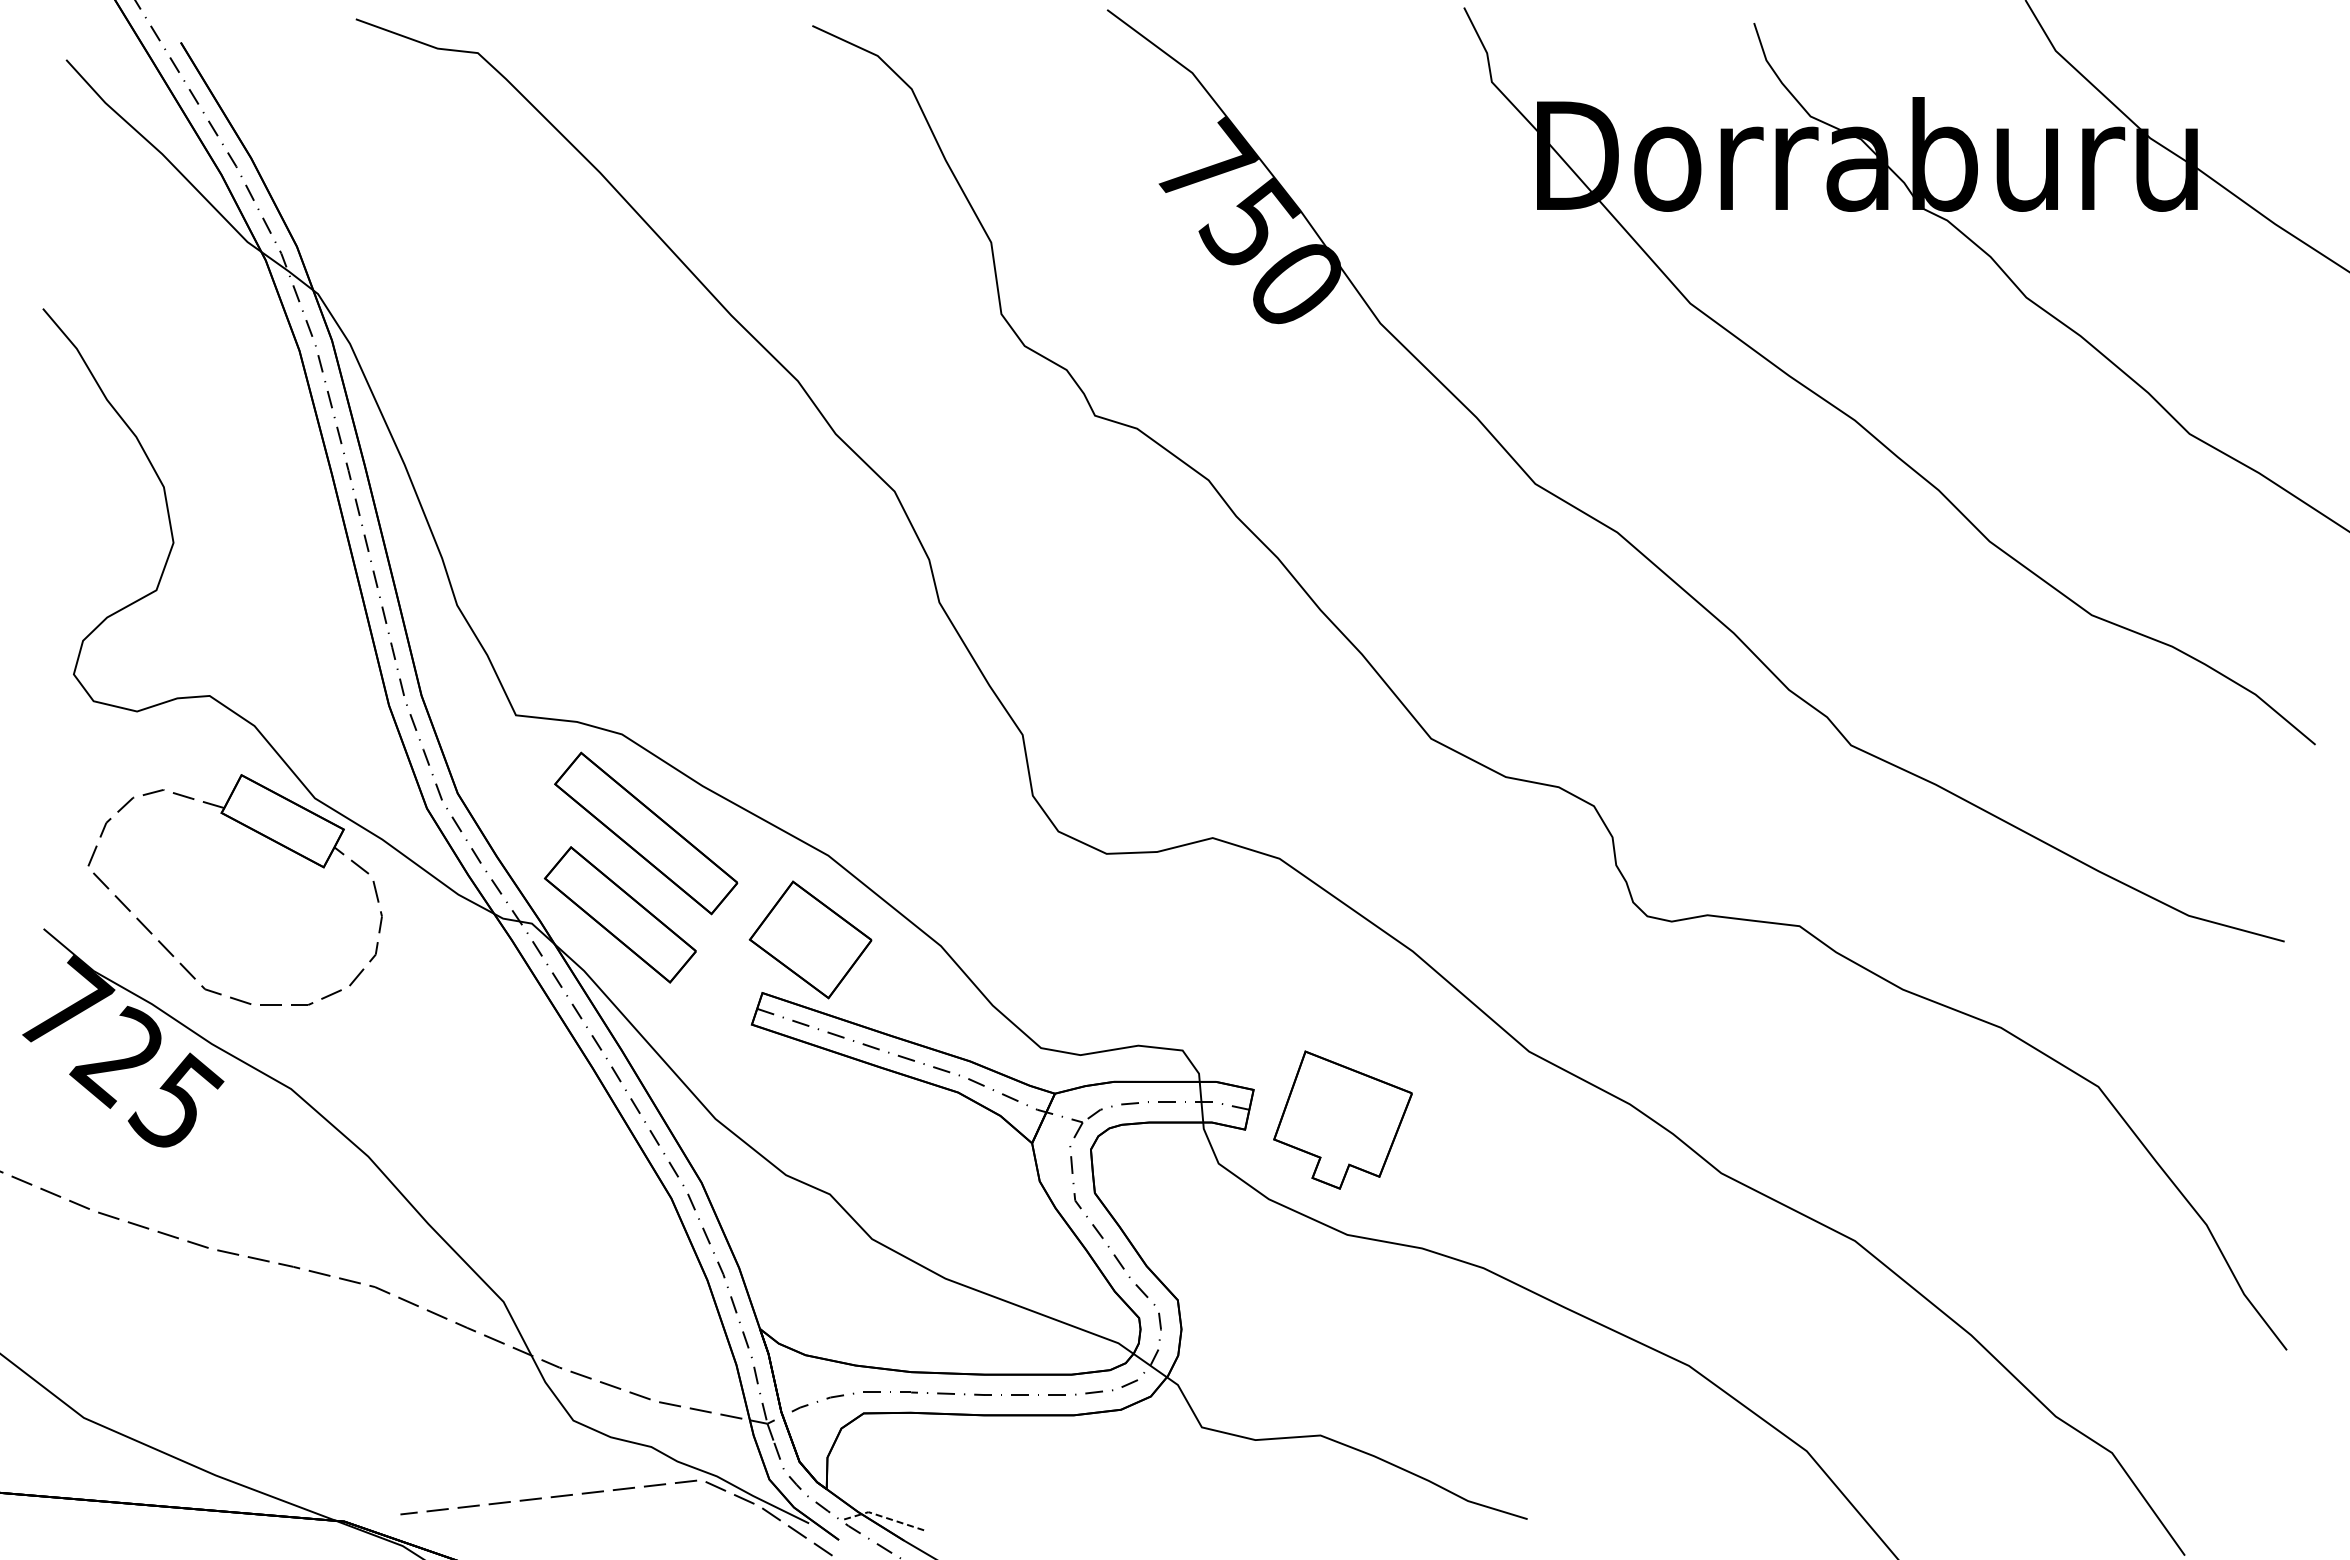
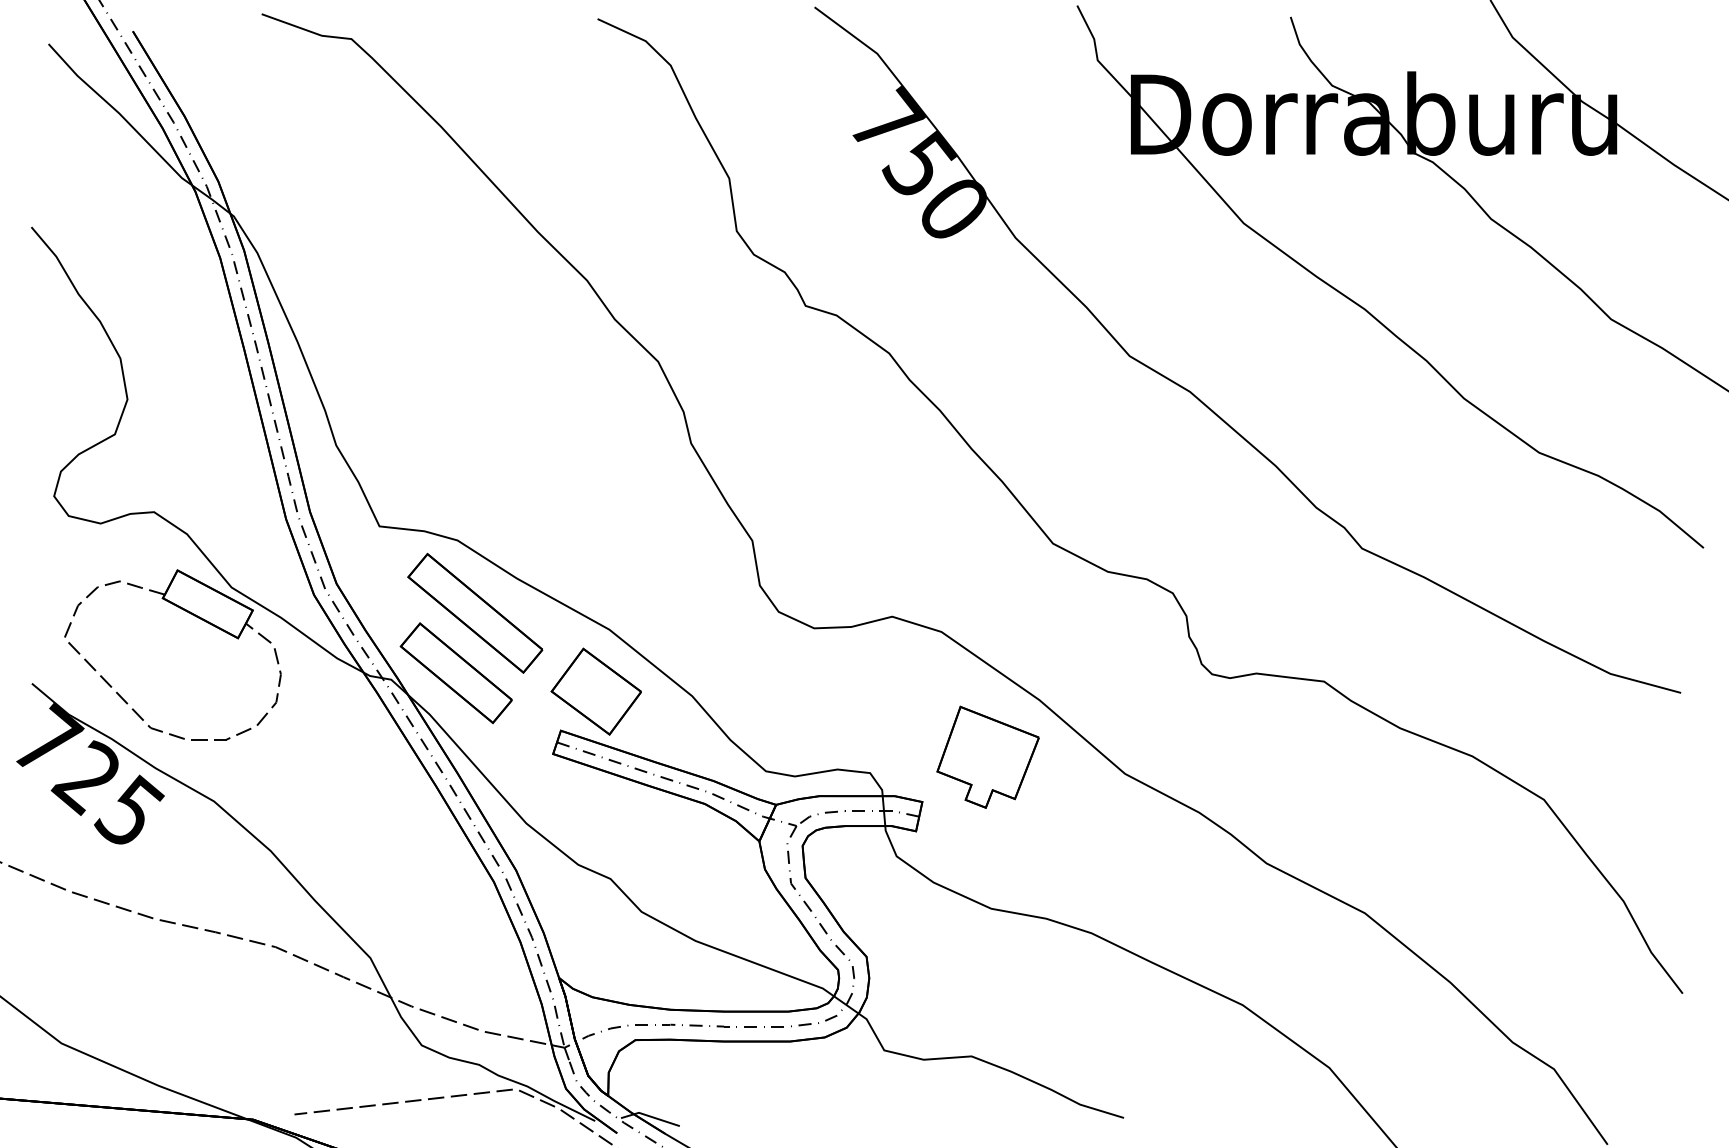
part: (1342, 1119) -> (987, 756), moved
line: (883, 1517) -> (649, 1116), dashed -> solid

